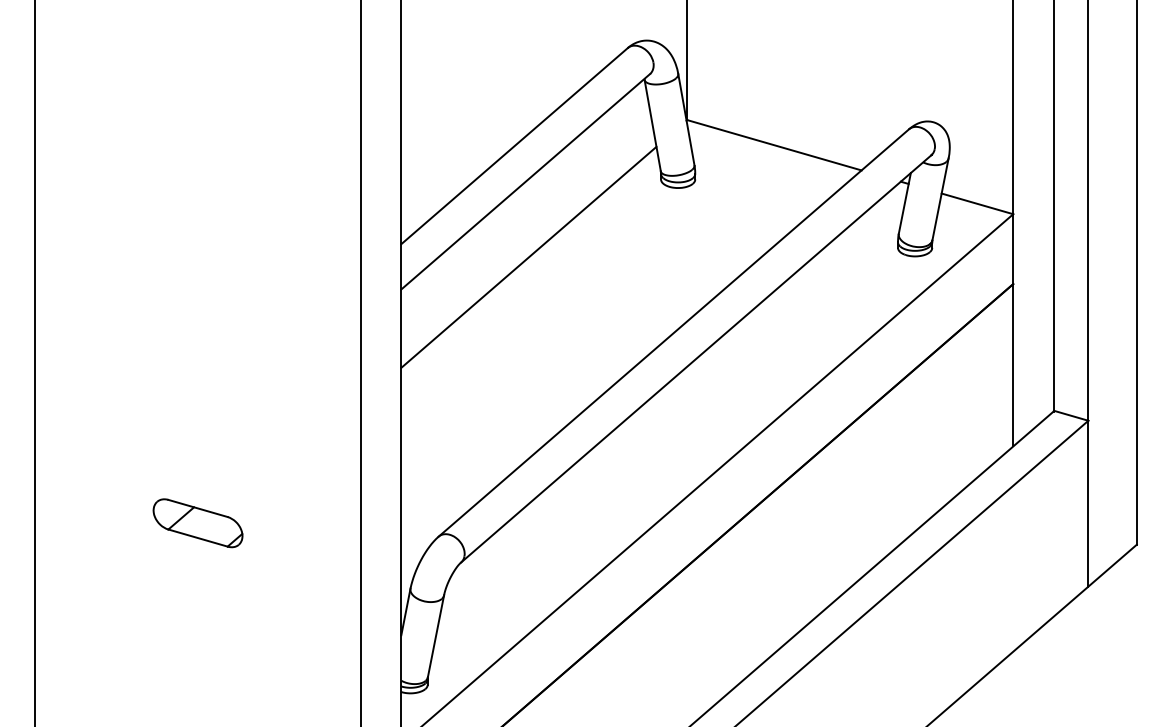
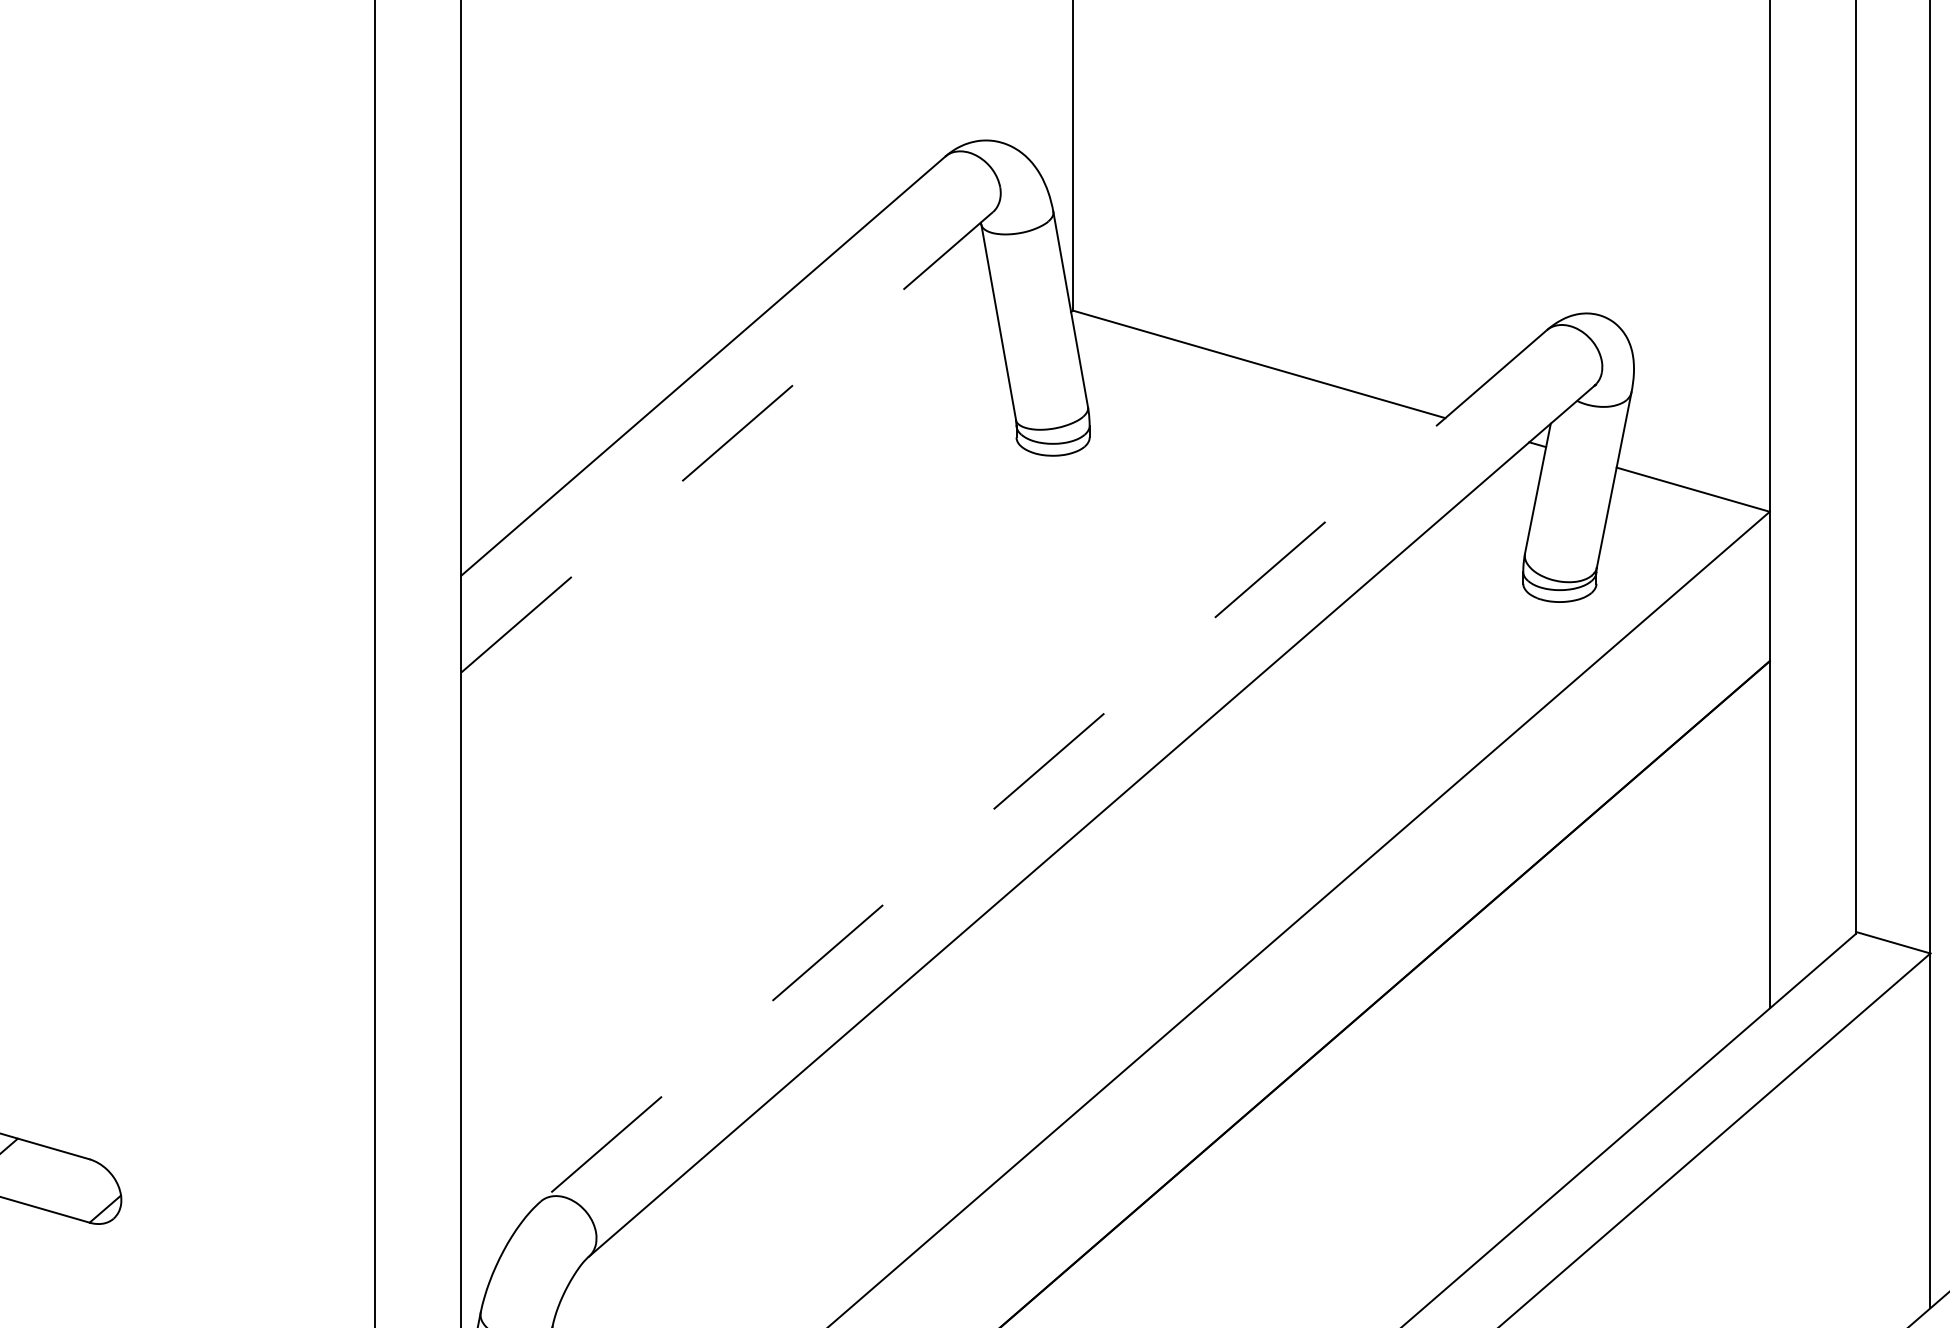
line: (525, 181) -> (726, 441), solid -> dashed
line: (528, 256) -> (733, 602), removed
line: (673, 333) -> (1043, 766), solid -> dashed

